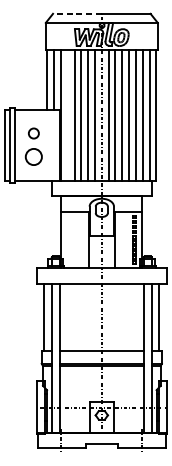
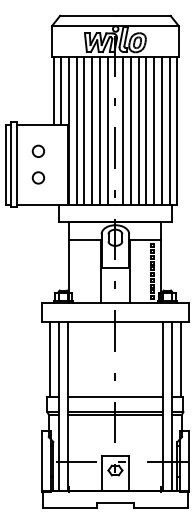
line: (77, 13) -> (87, 15), dashed -> solid
line: (67, 115) -> (76, 130), added
circle: (33, 156) -> (38, 177), size x0.62

